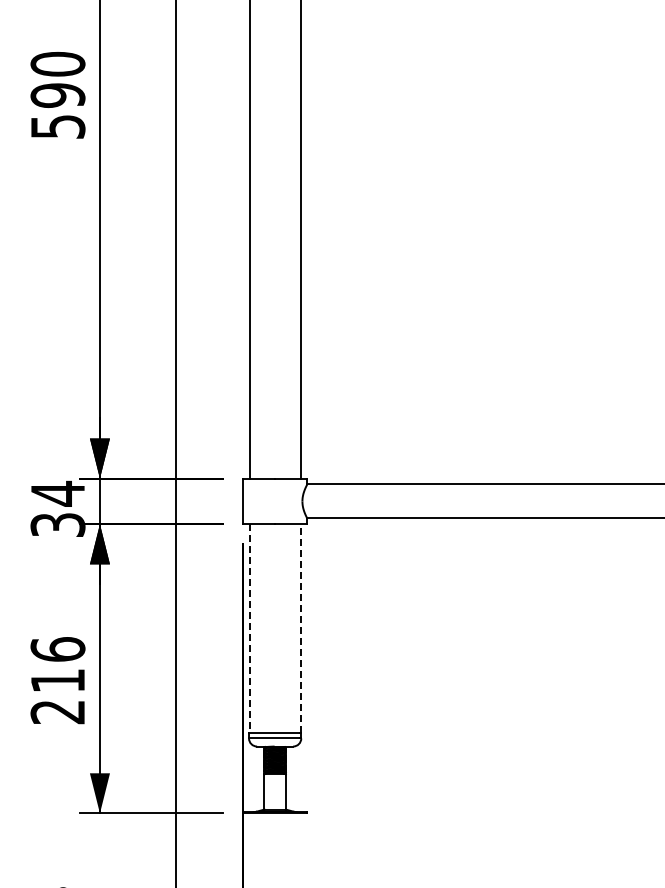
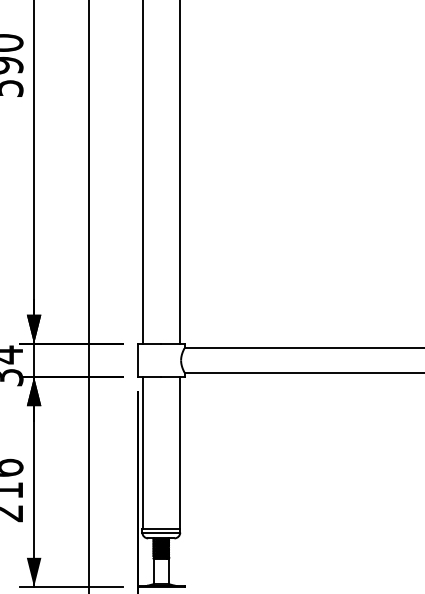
line: (300, 628) -> (179, 452), dashed -> solid
line: (249, 629) -> (142, 453), dashed -> solid

